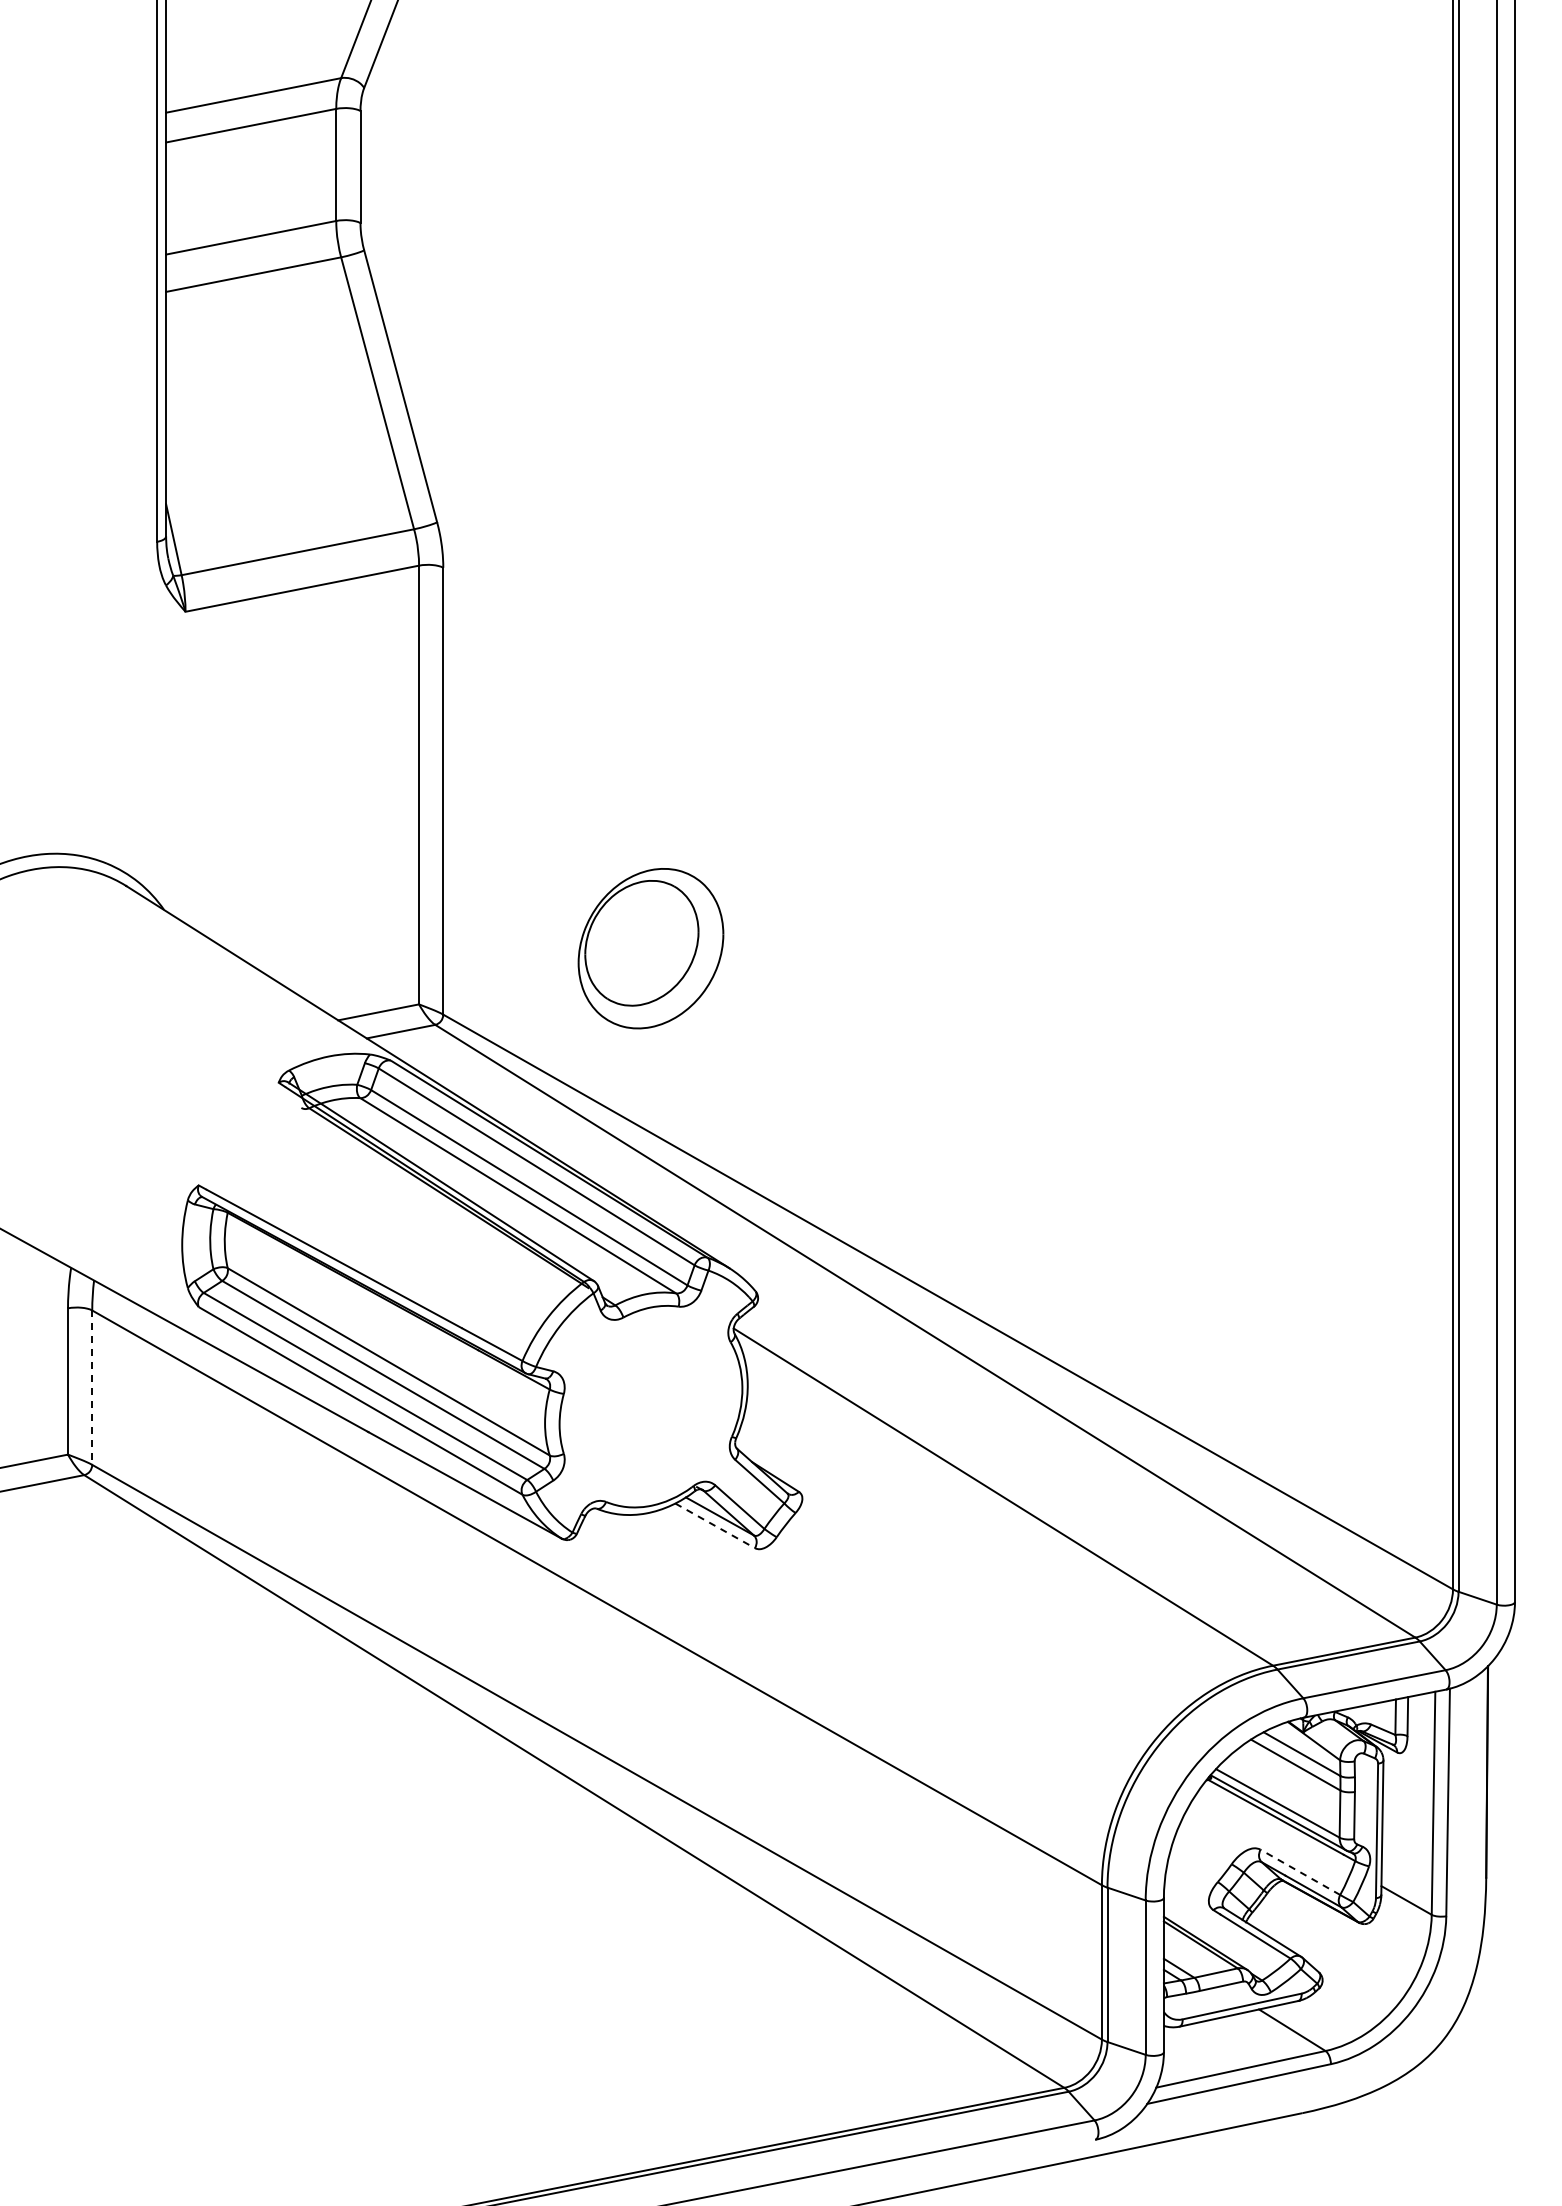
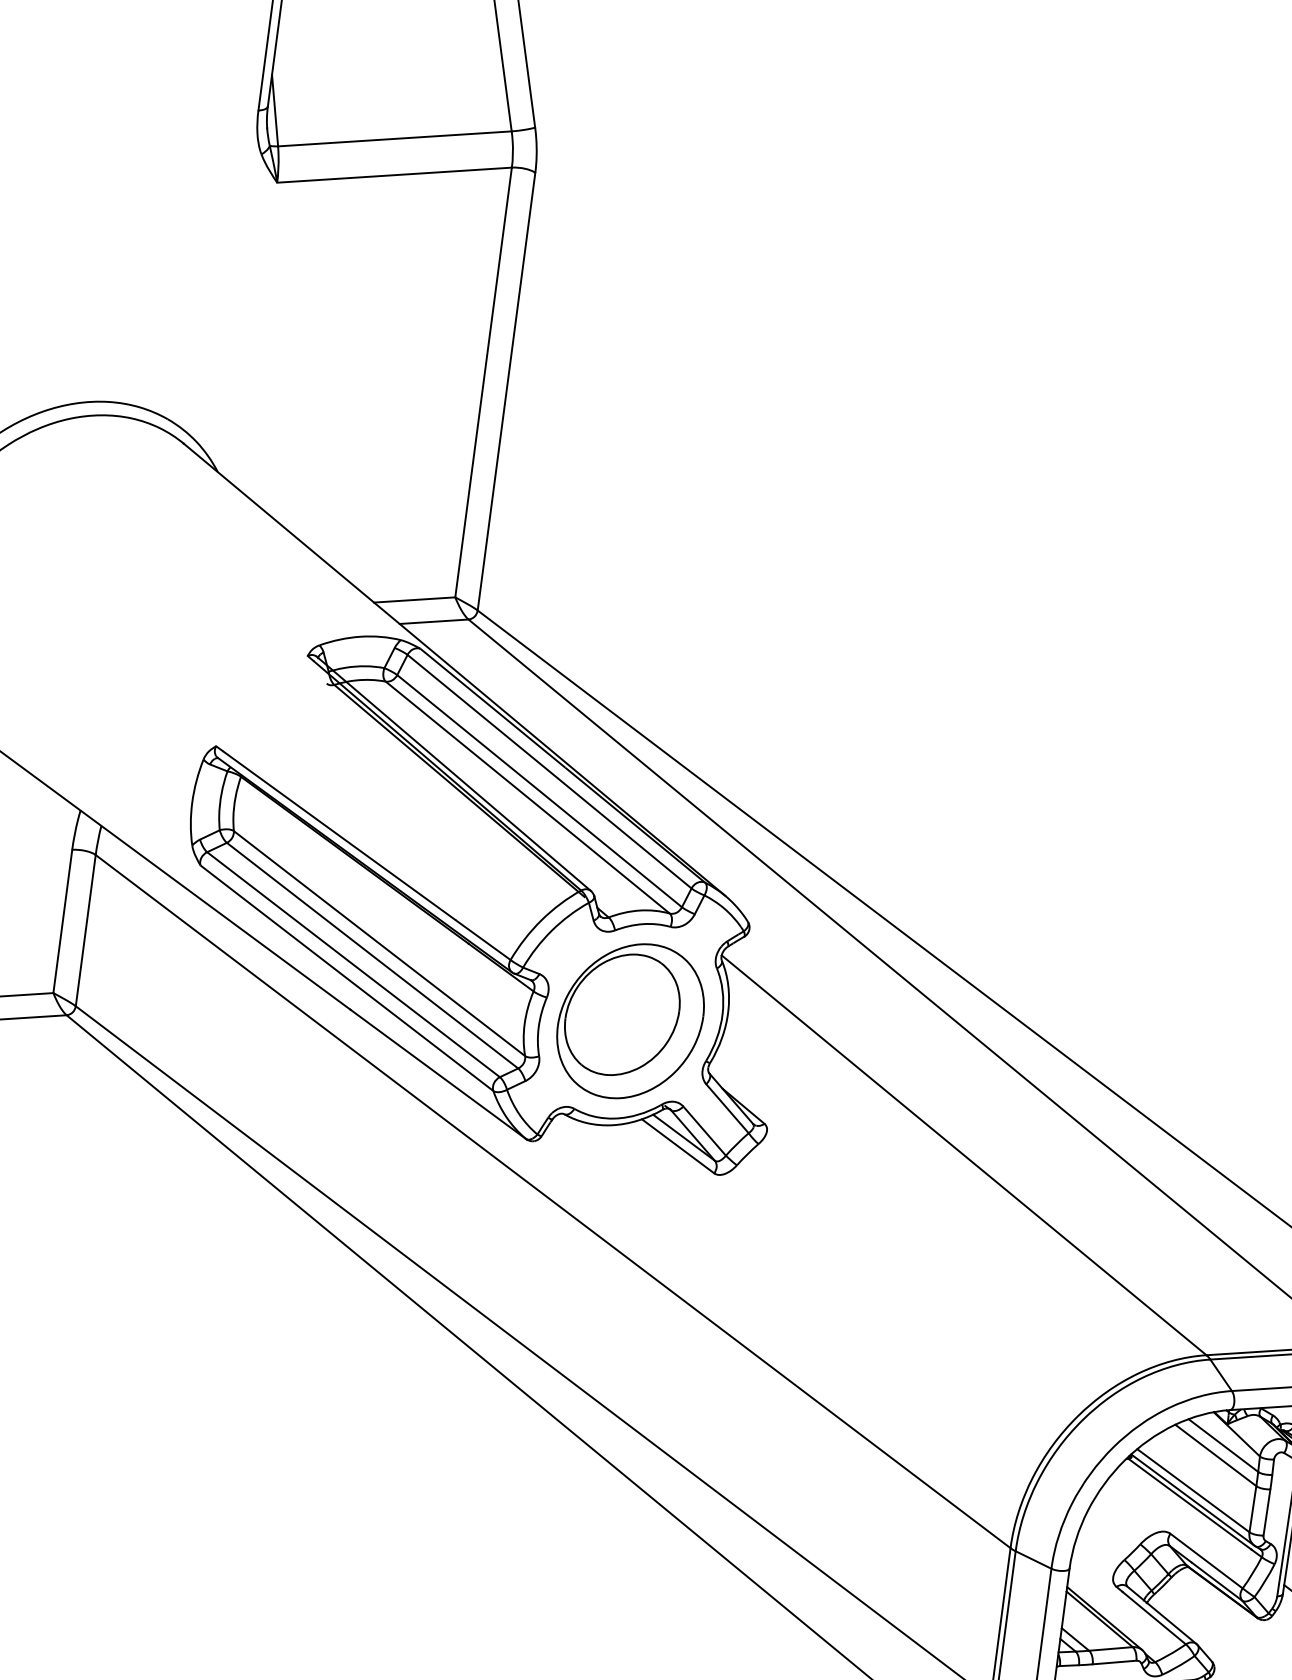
part: (650, 948) -> (630, 1021), moved
line: (92, 1388) -> (85, 931), dashed -> solid
line: (715, 1525) -> (678, 1145), dashed -> solid
line: (1300, 1872) -> (1206, 1561), dashed -> solid

